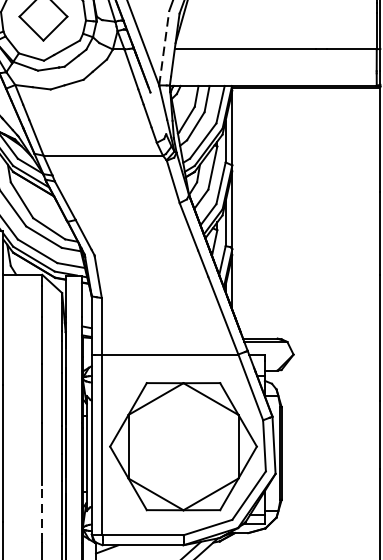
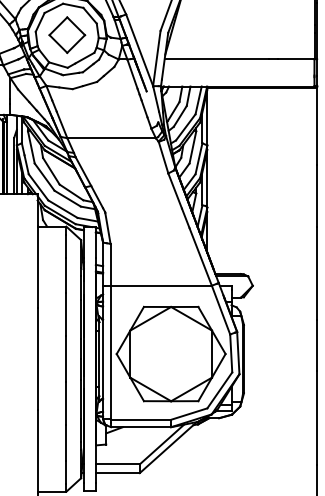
line: (163, 48) -> (156, 58), dashed -> solid
line: (42, 513) -> (66, 403), dashed -> solid

